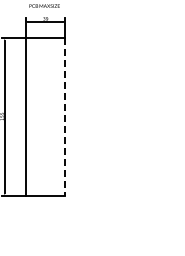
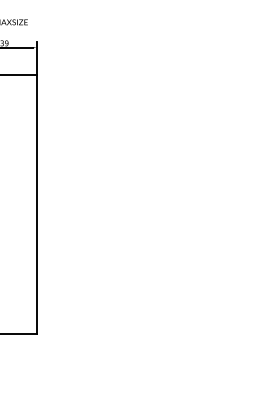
line: (65, 117) -> (36, 205), dashed -> solid

